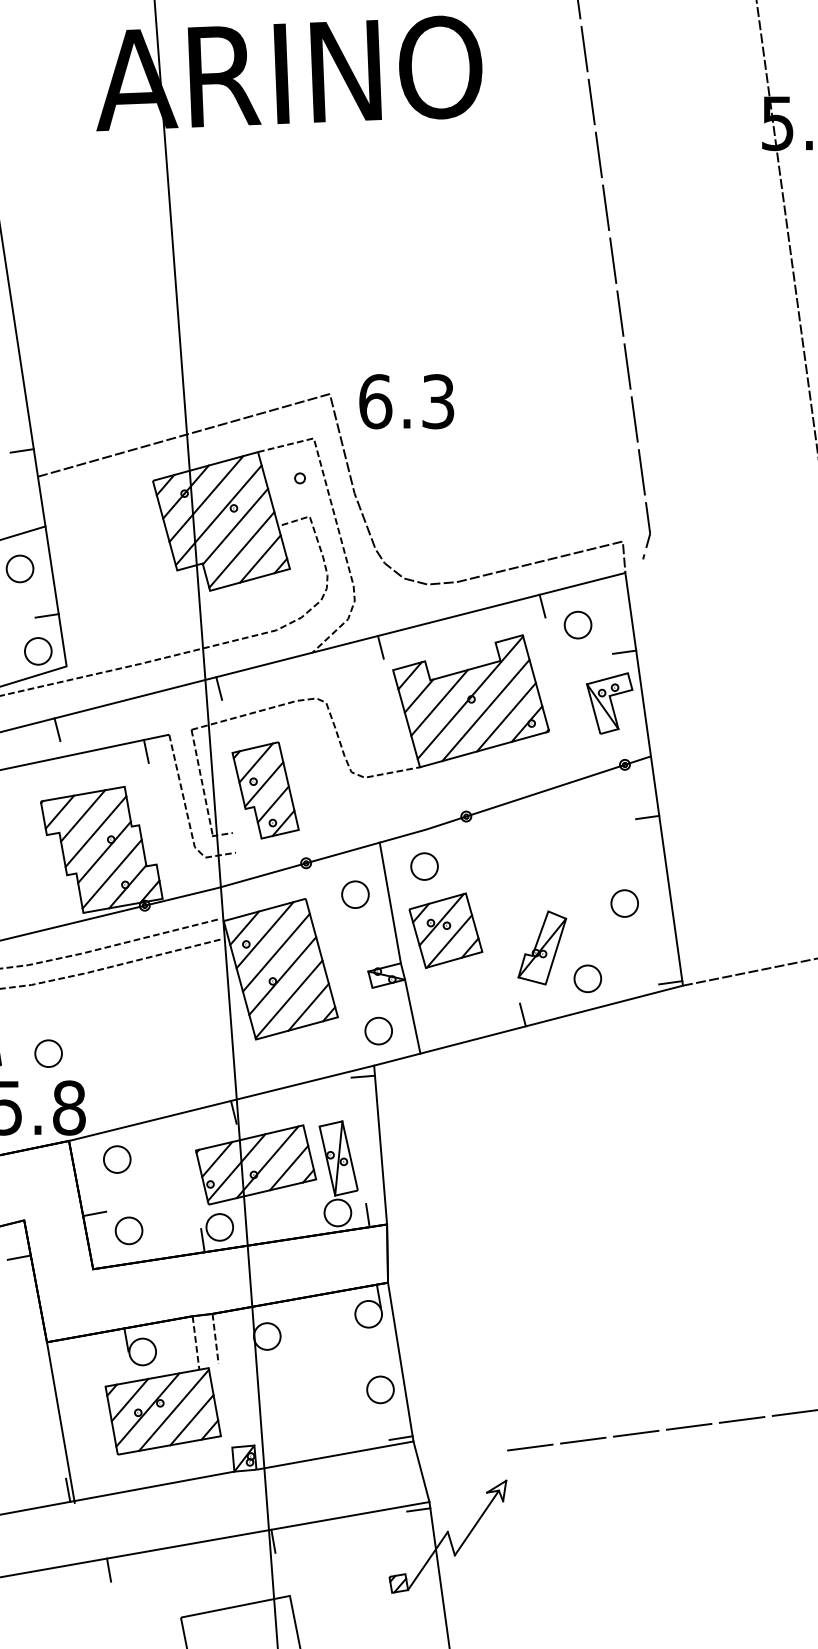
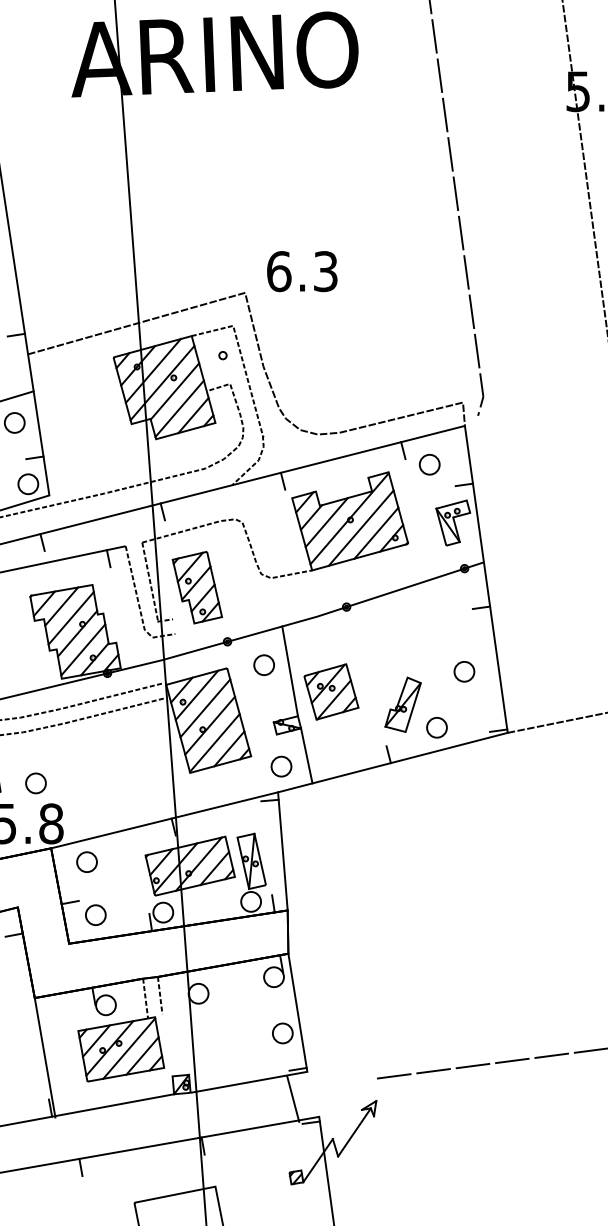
text: (406, 401) -> (302, 271), moved
part: (424, 866) -> (315, 644), removed
line: (421, 1470) -> (293, 1098), moved

